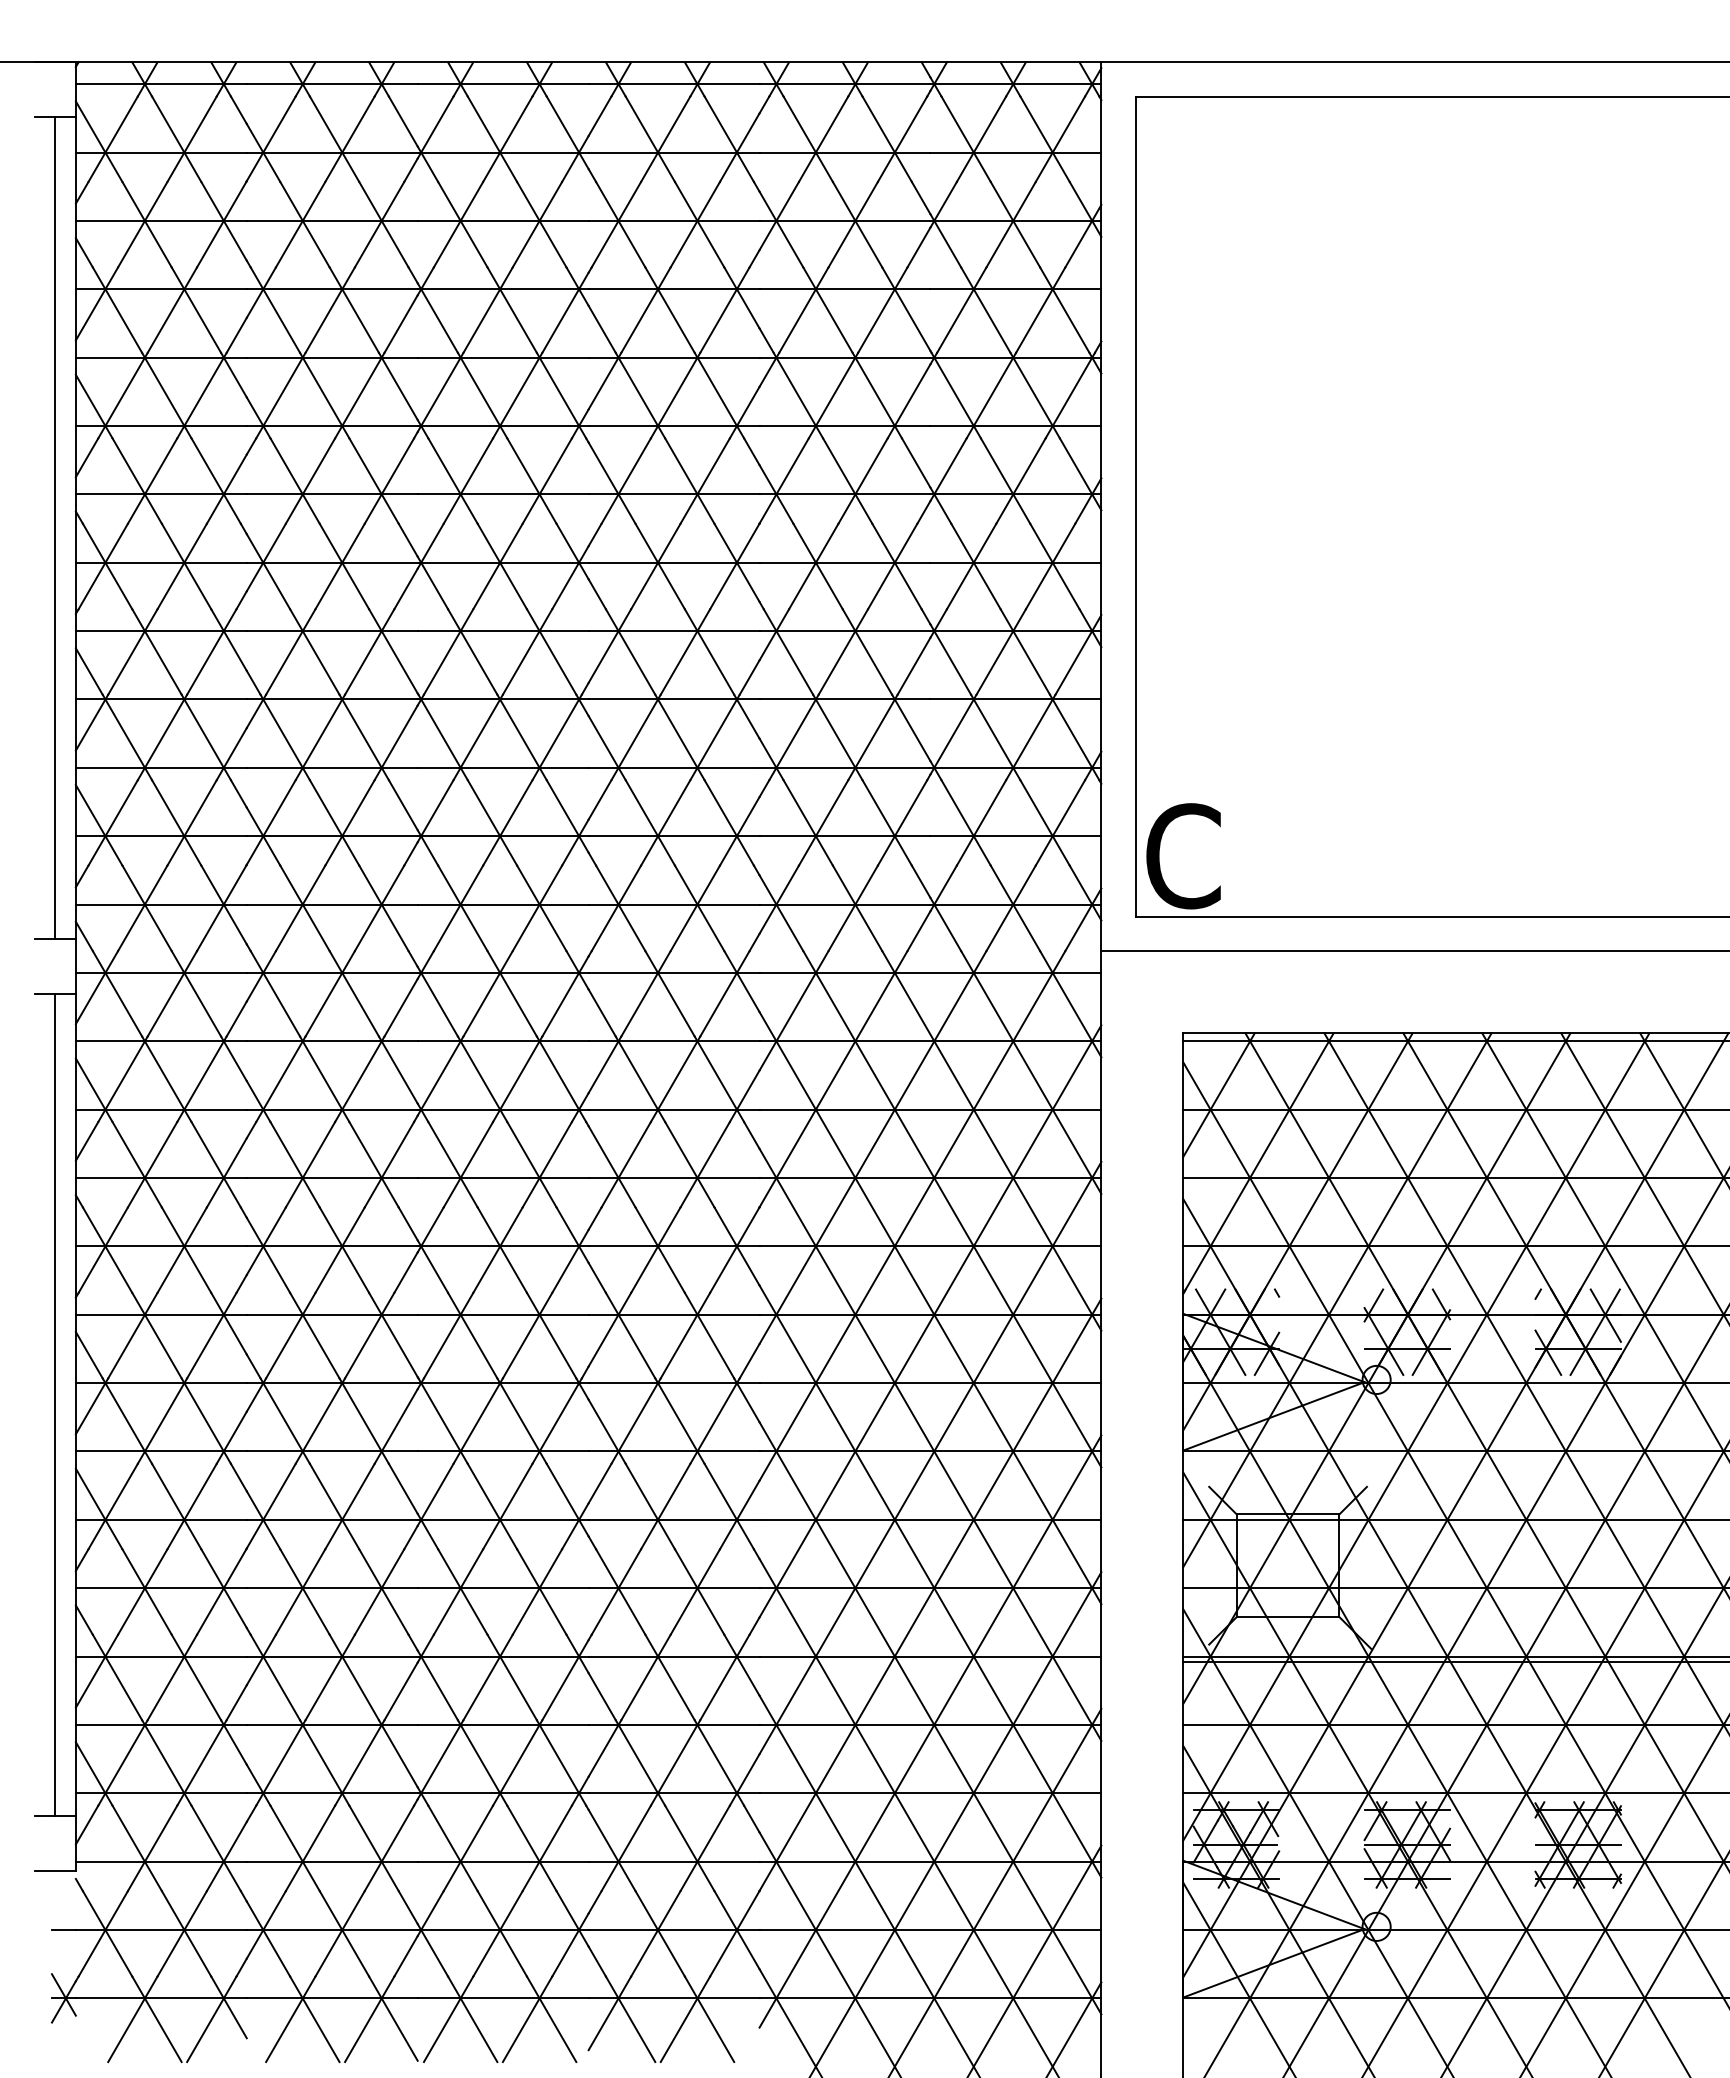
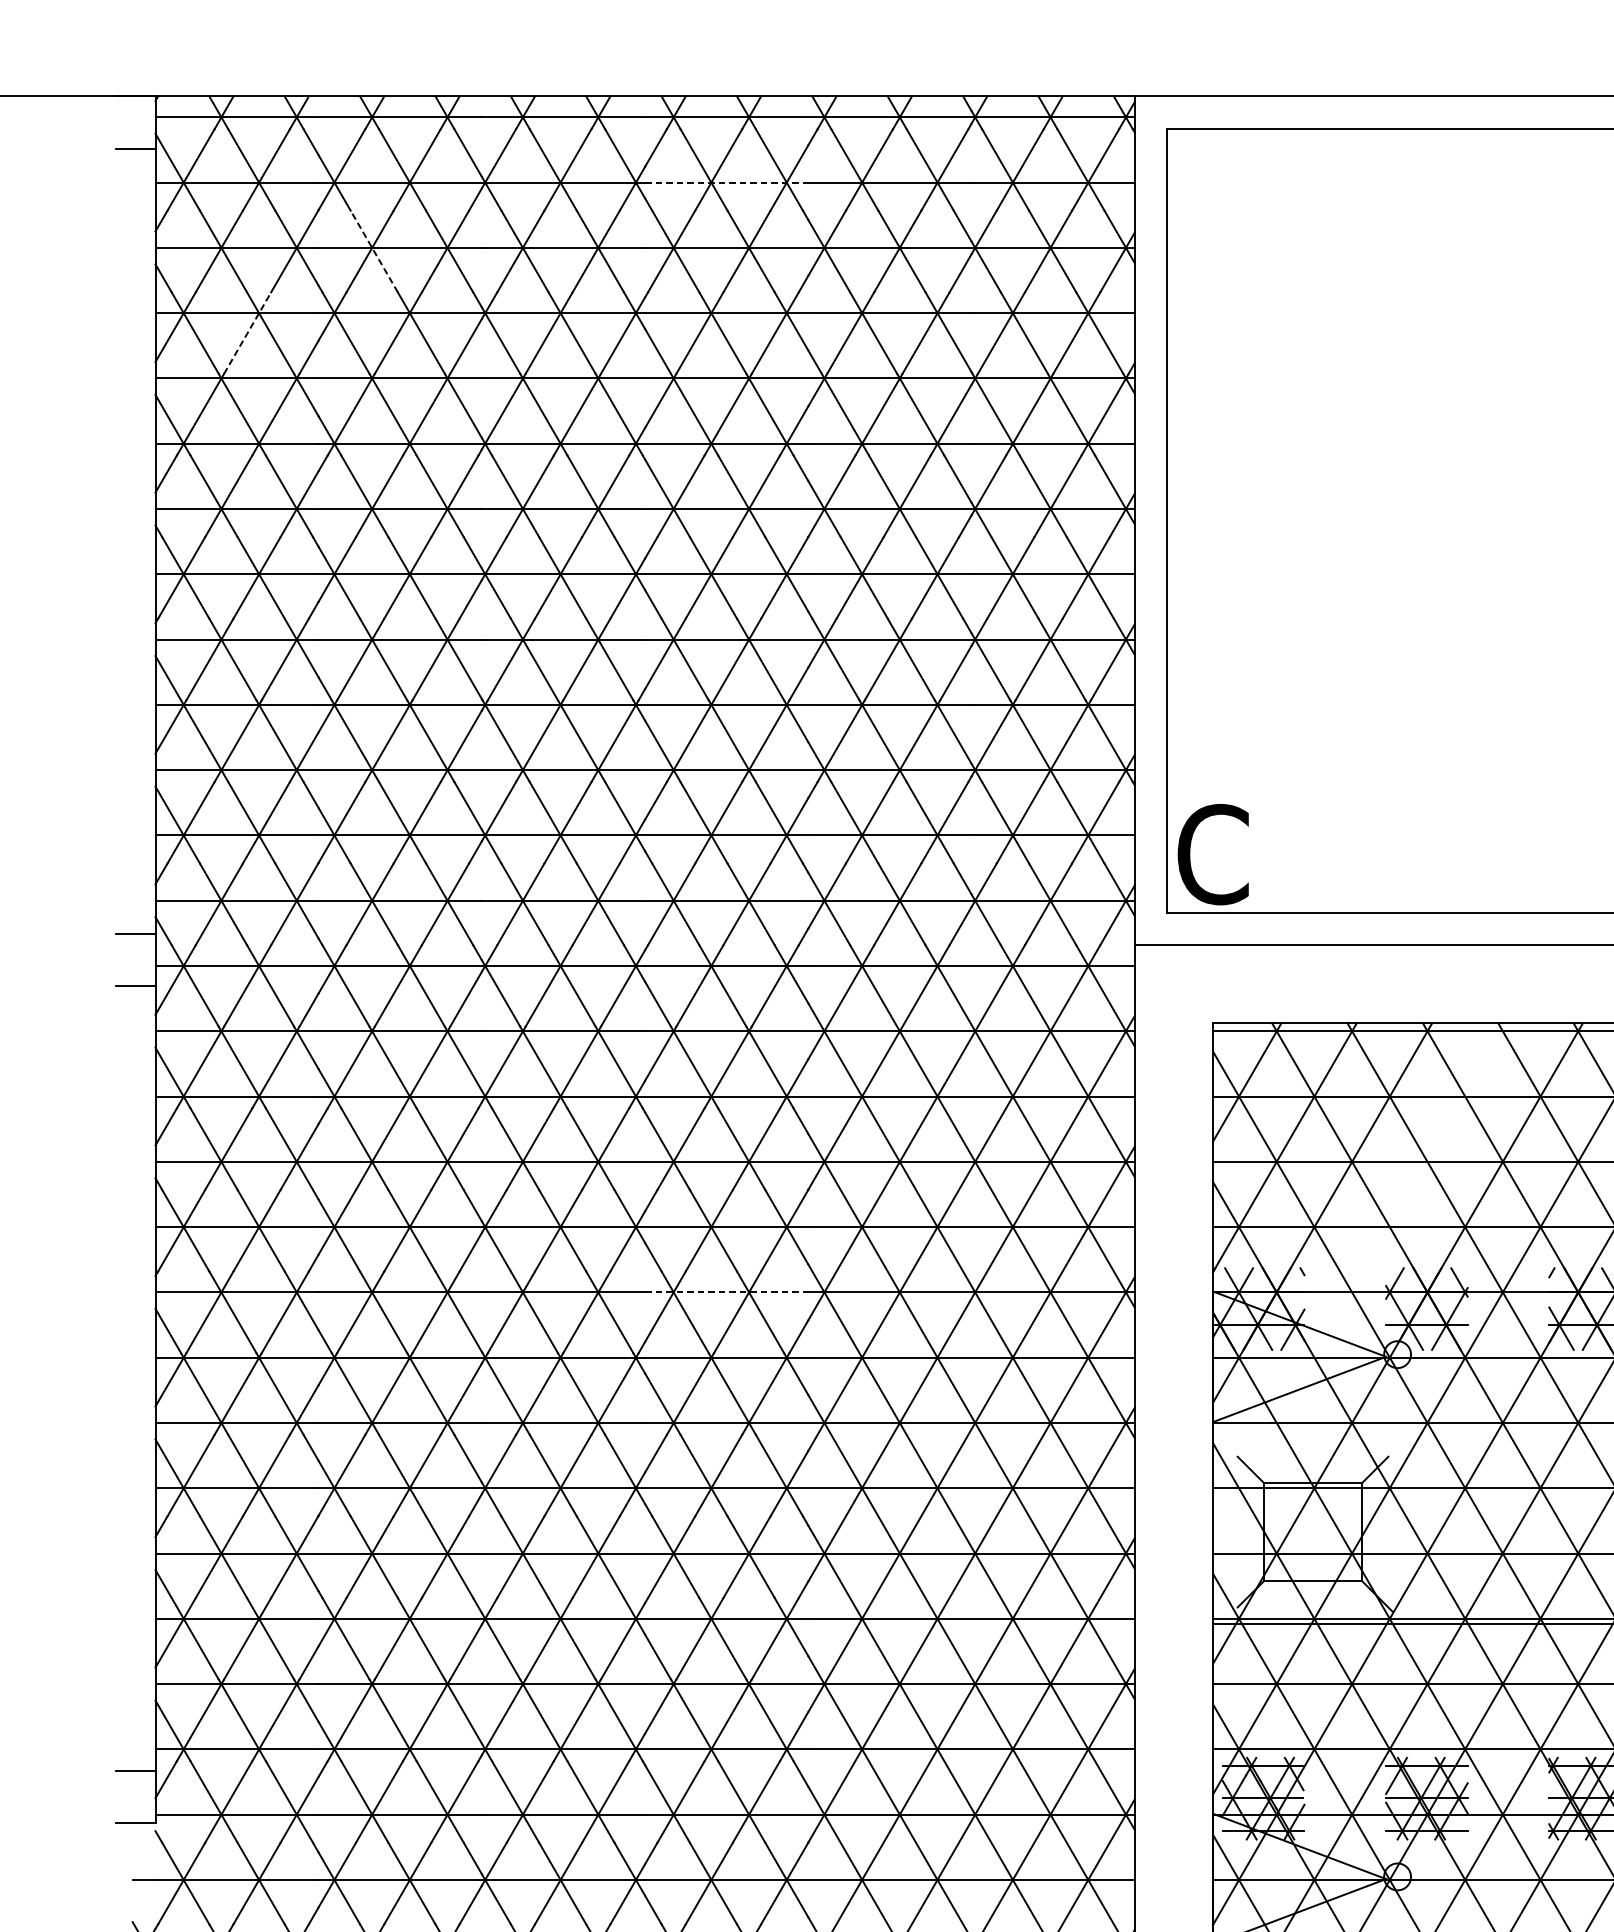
line: (674, 152) -> (727, 182), solid -> dashed
line: (304, 224) -> (373, 251), solid -> dashed
line: (172, 309) -> (247, 332), solid -> dashed
line: (55, 528) -> (136, 541), removed
line: (1337, 1299) -> (1360, 1277), removed
line: (674, 1314) -> (727, 1292), solid -> dashed
line: (55, 1404) -> (136, 1378), removed

